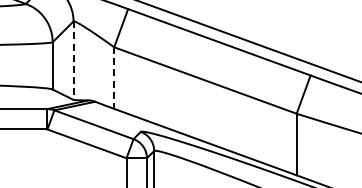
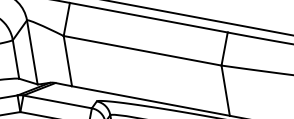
line: (73, 61) -> (32, 53), dashed -> solid
line: (114, 78) -> (68, 61), dashed -> solid

